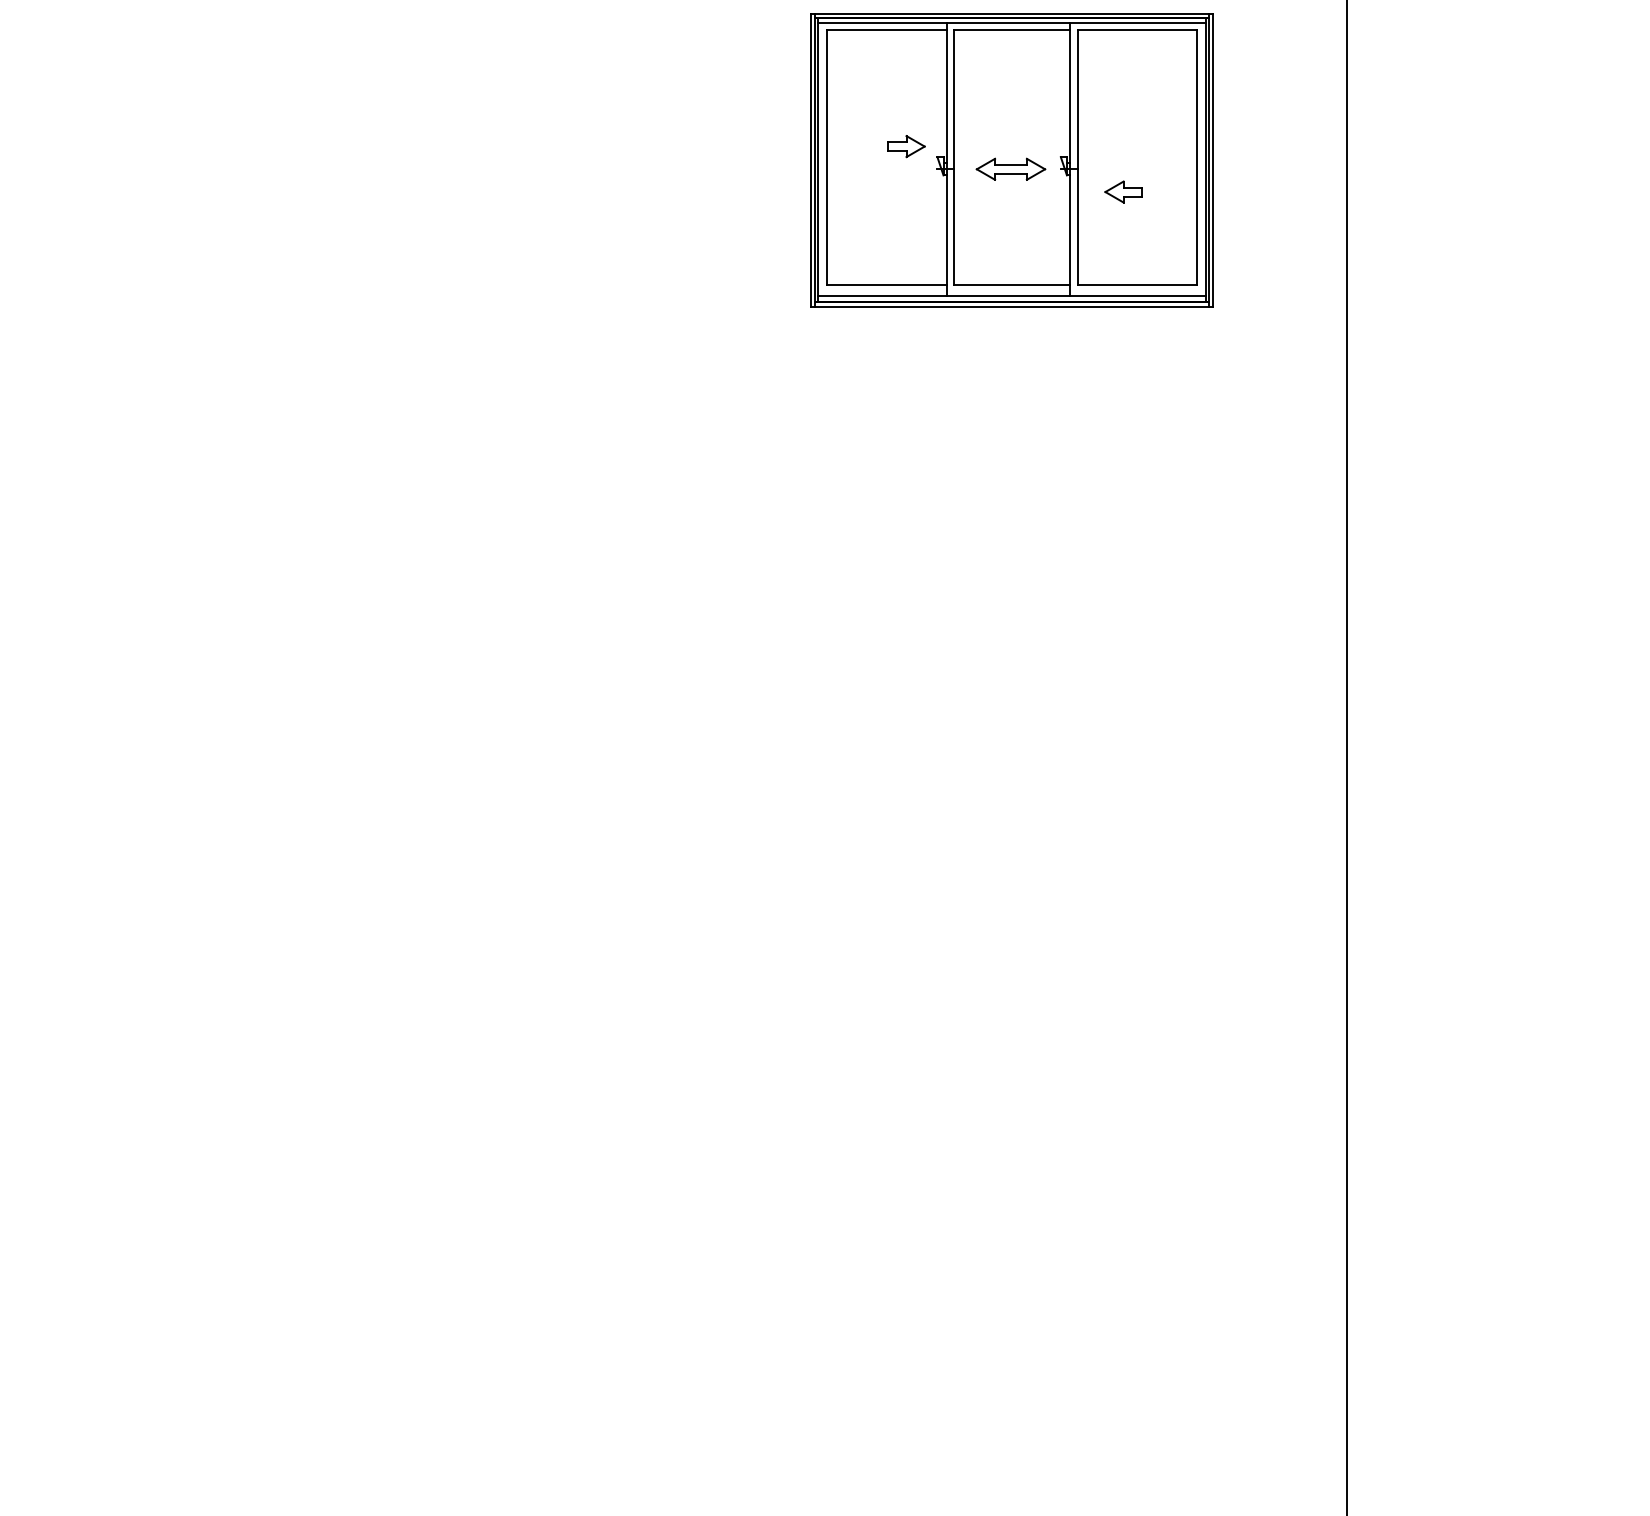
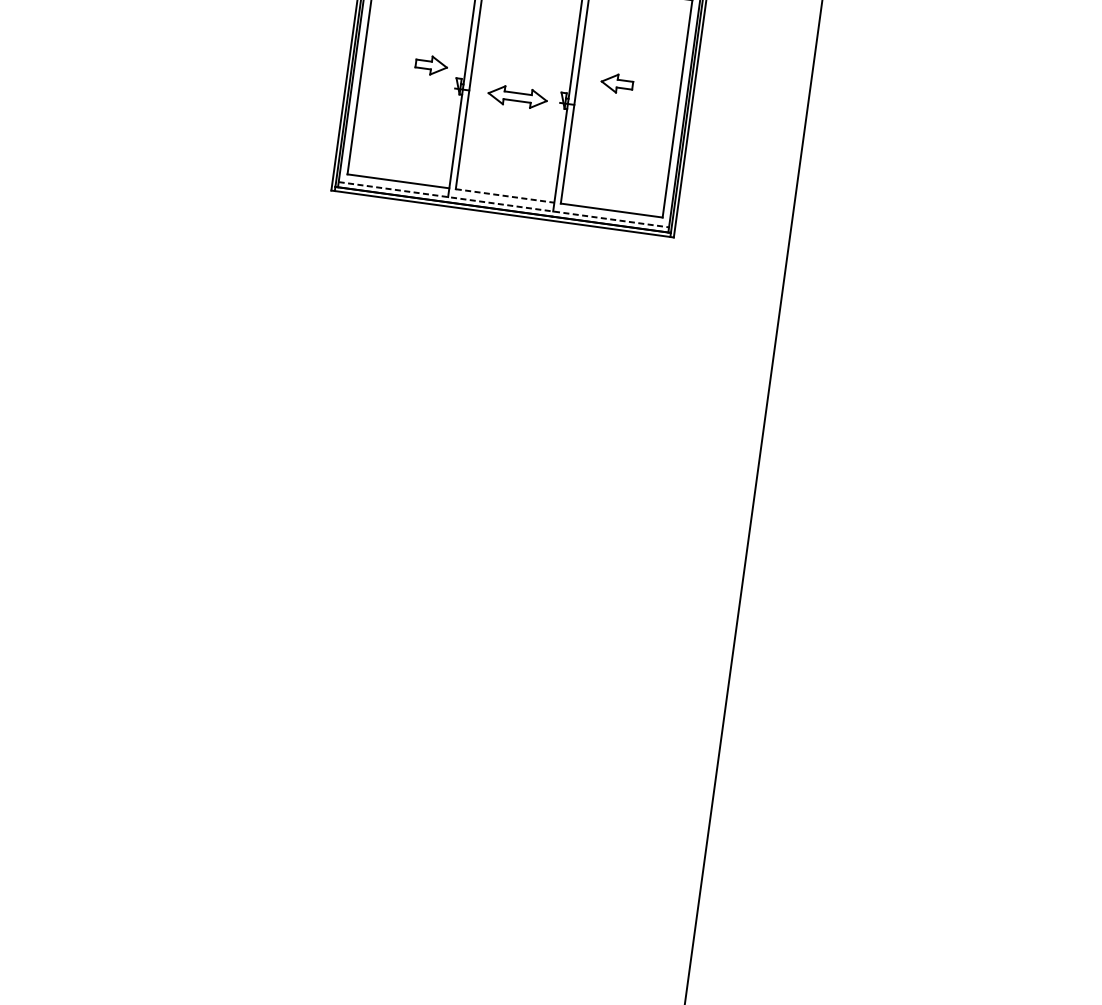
part: (1123, 191) -> (617, 83), moved
line: (1012, 285) -> (505, 196), solid -> dashed
line: (1012, 295) -> (504, 204), solid -> dashed

